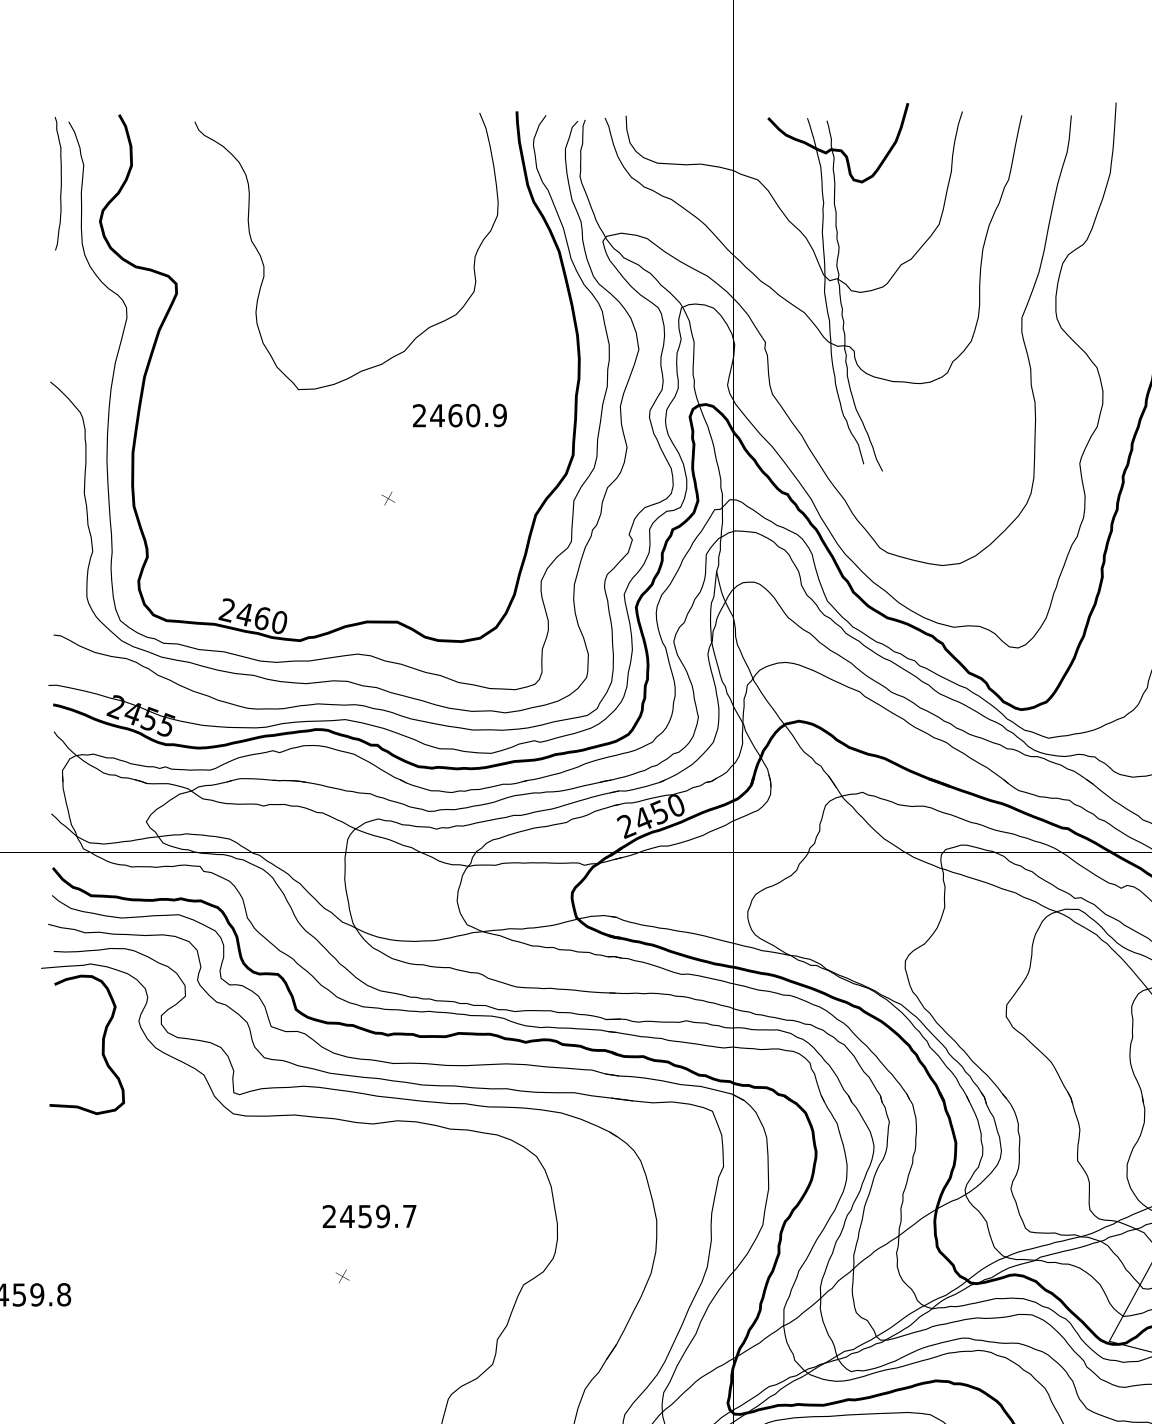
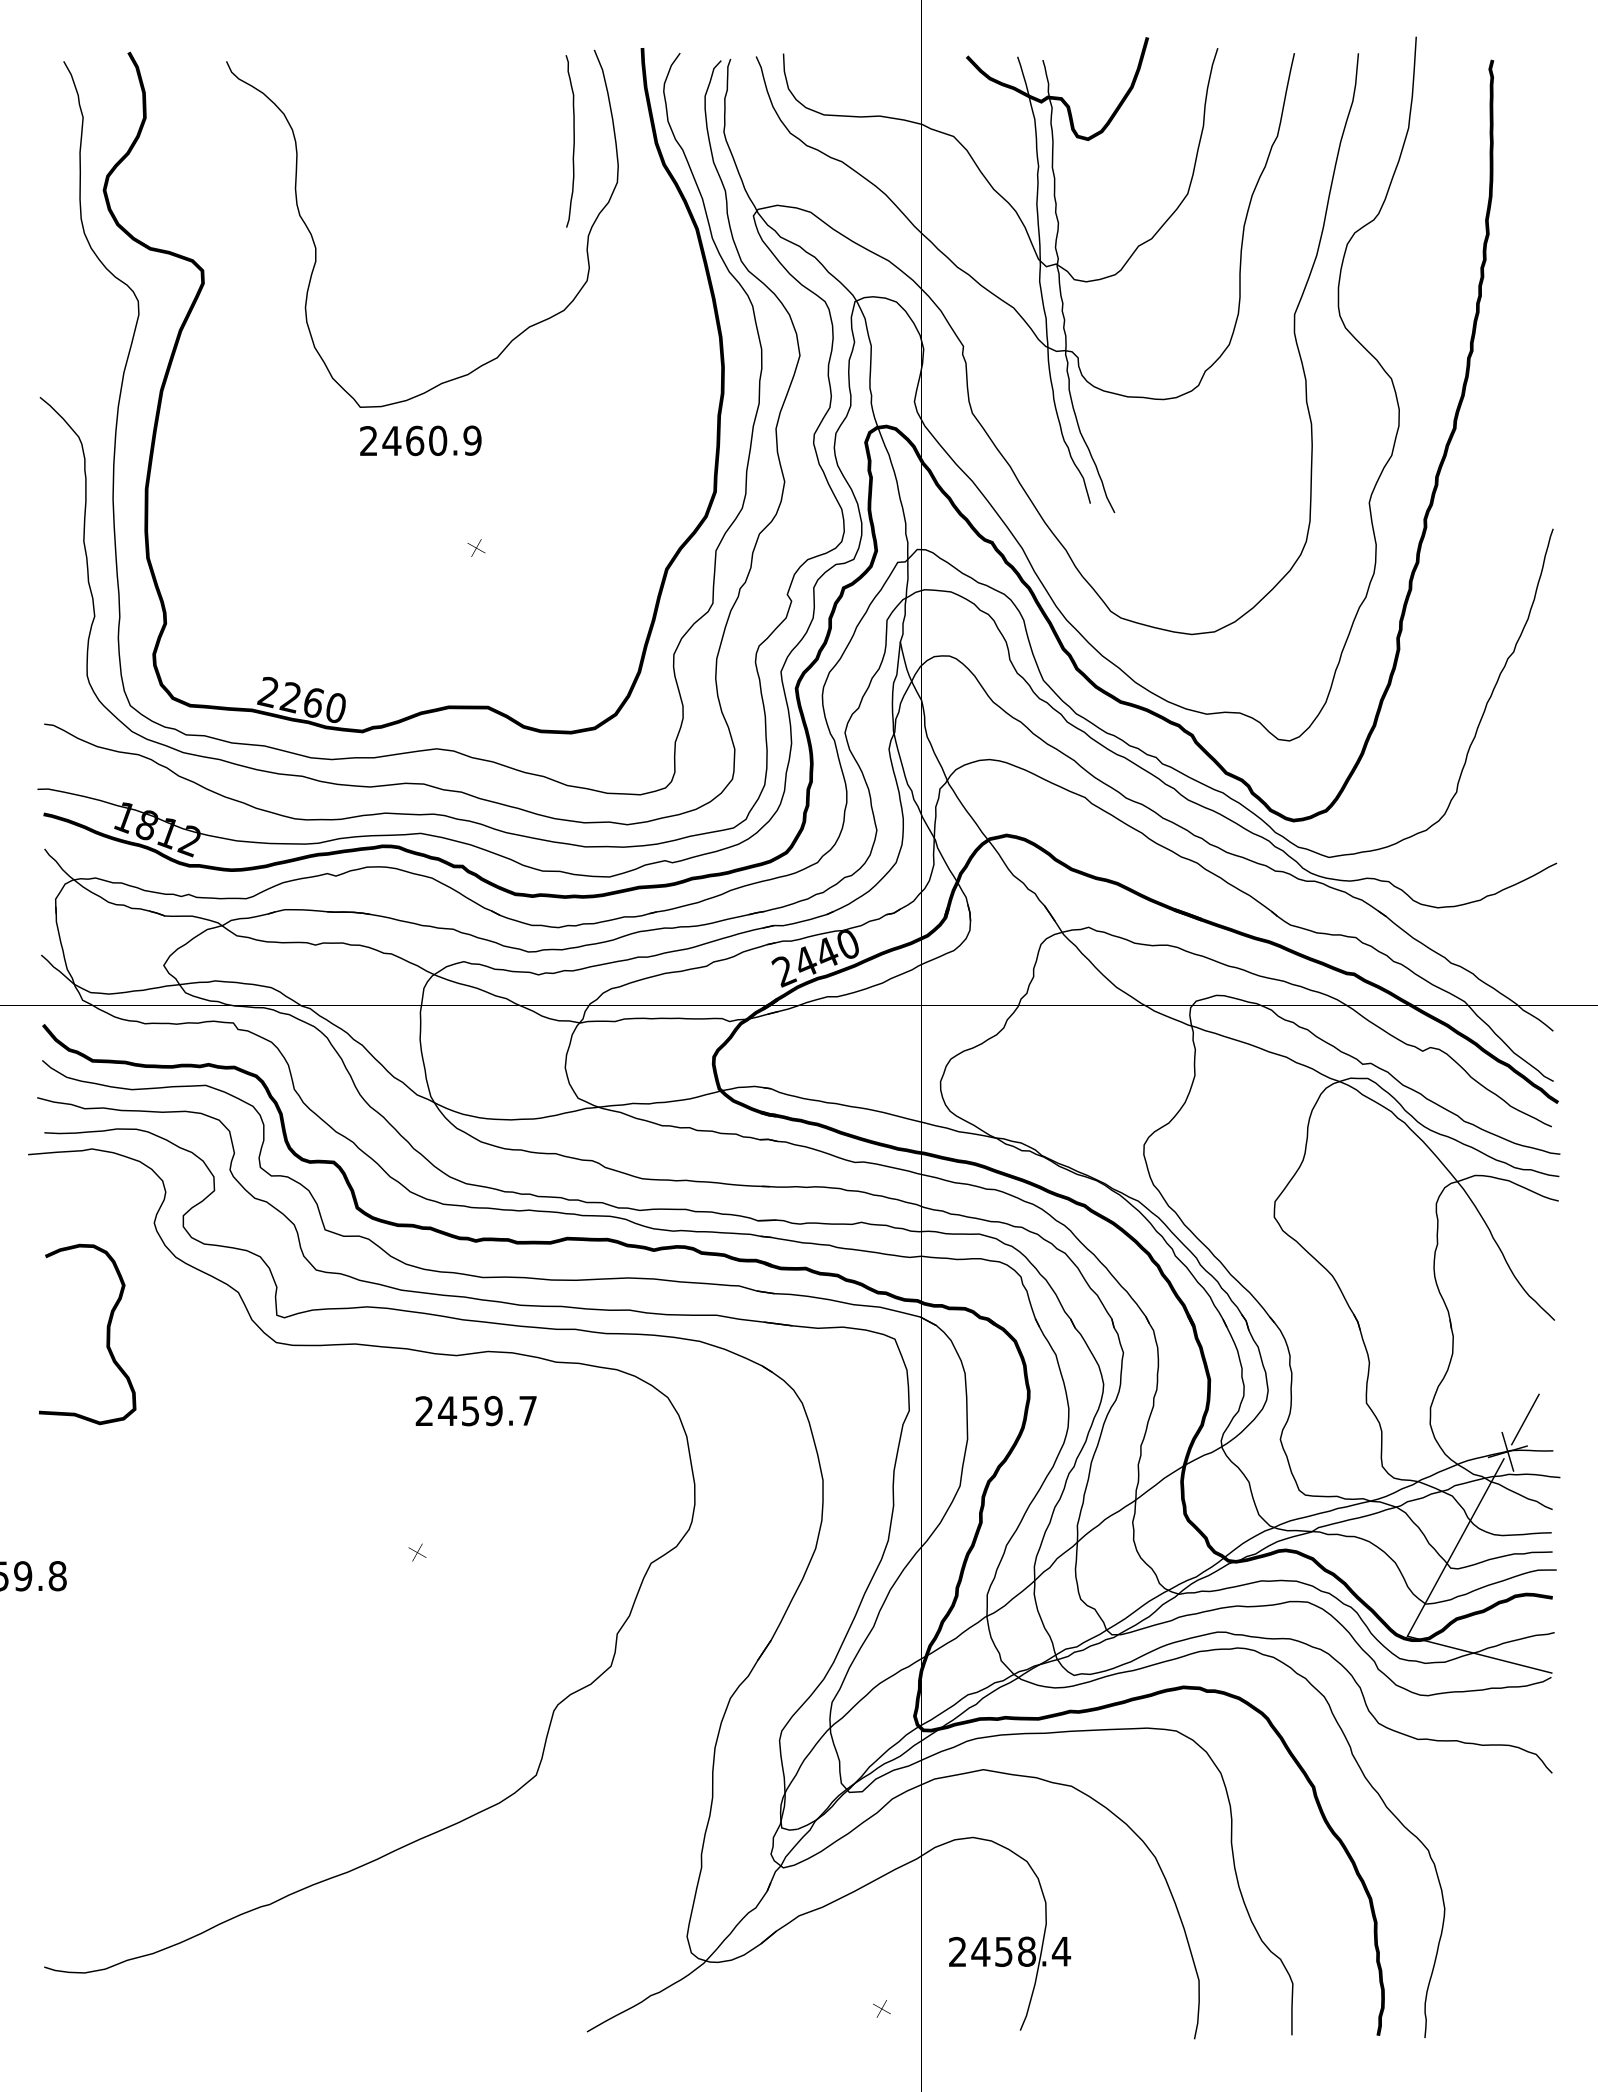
curve: (60, 183) -> (573, 141), moved
text: (459, 415) -> (420, 440), moved
text: (243, 614) -> (289, 697), 2460 -> 2260
text: (140, 716) -> (156, 829), 2455 -> 1812
text: (659, 812) -> (826, 953), 2450 -> 2440
curve: (101, 1044) -> (106, 1334), moved
text: (369, 1216) -> (475, 1410), moved

